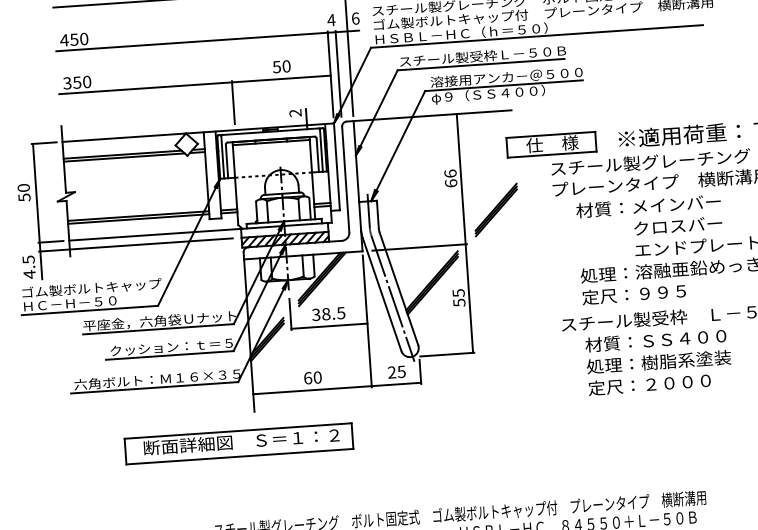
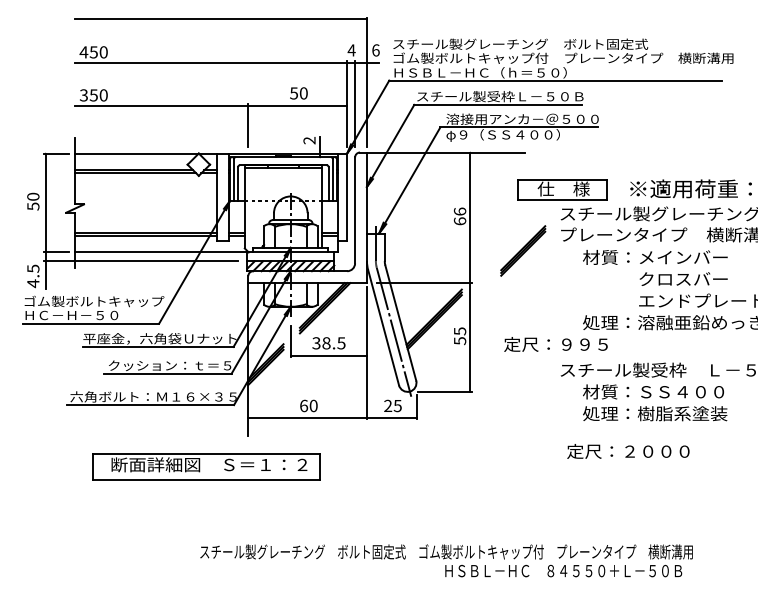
part: (496, 209) -> (523, 250), moved
text: (633, 294) -> (555, 344), moved
text: (649, 384) -> (628, 451), moved
part: (238, 443) -> (206, 466), moved

